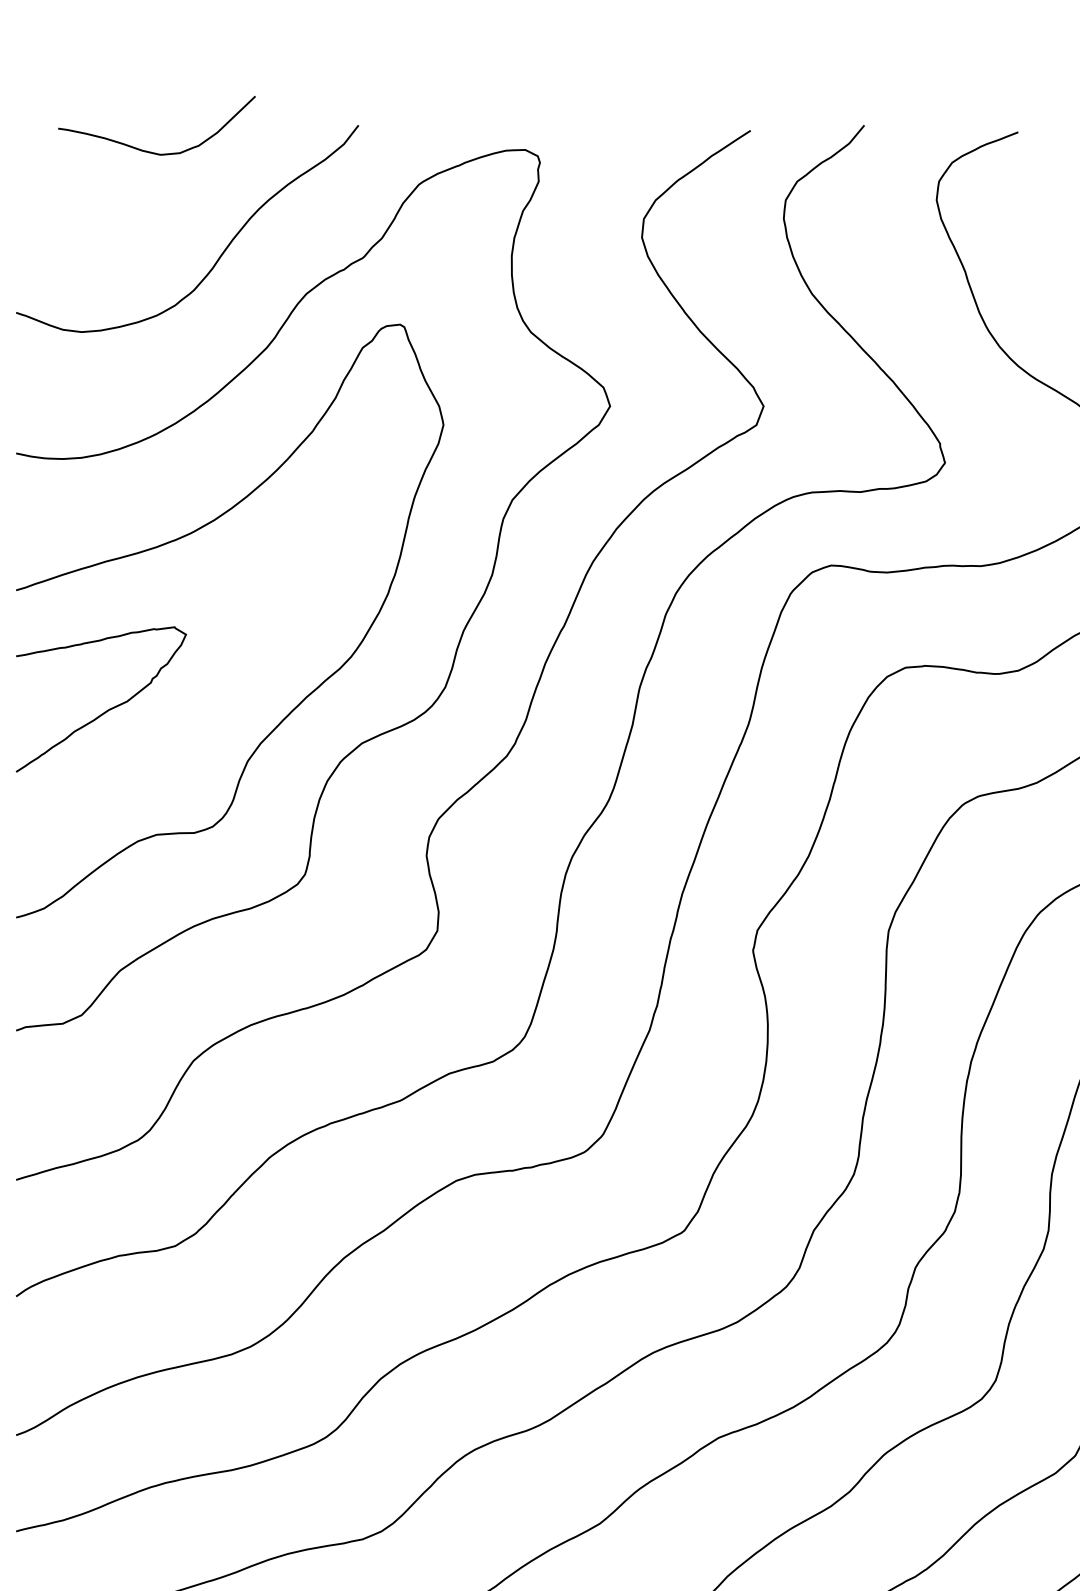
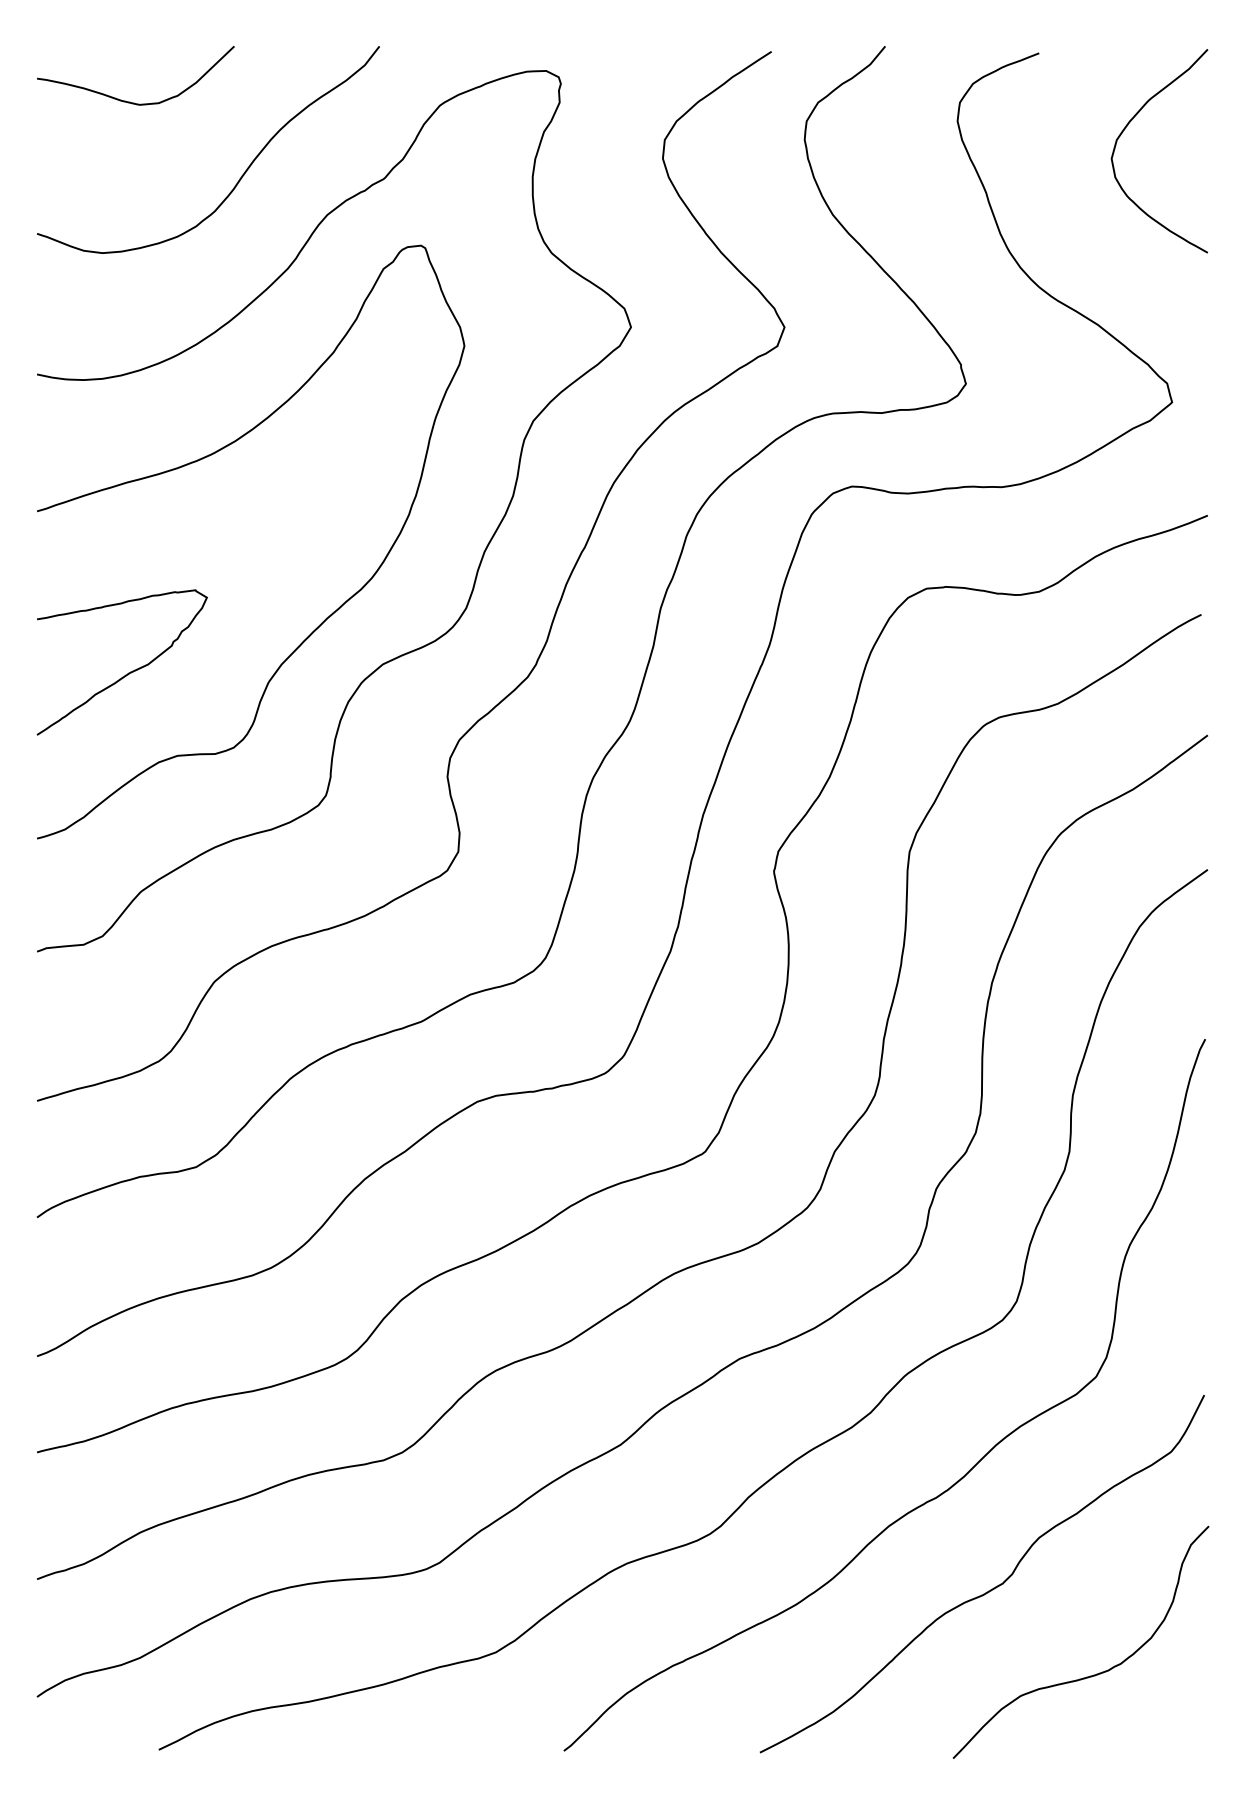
curve: (151, 151) -> (130, 101), moved
curve: (107, 709) -> (128, 672), moved

